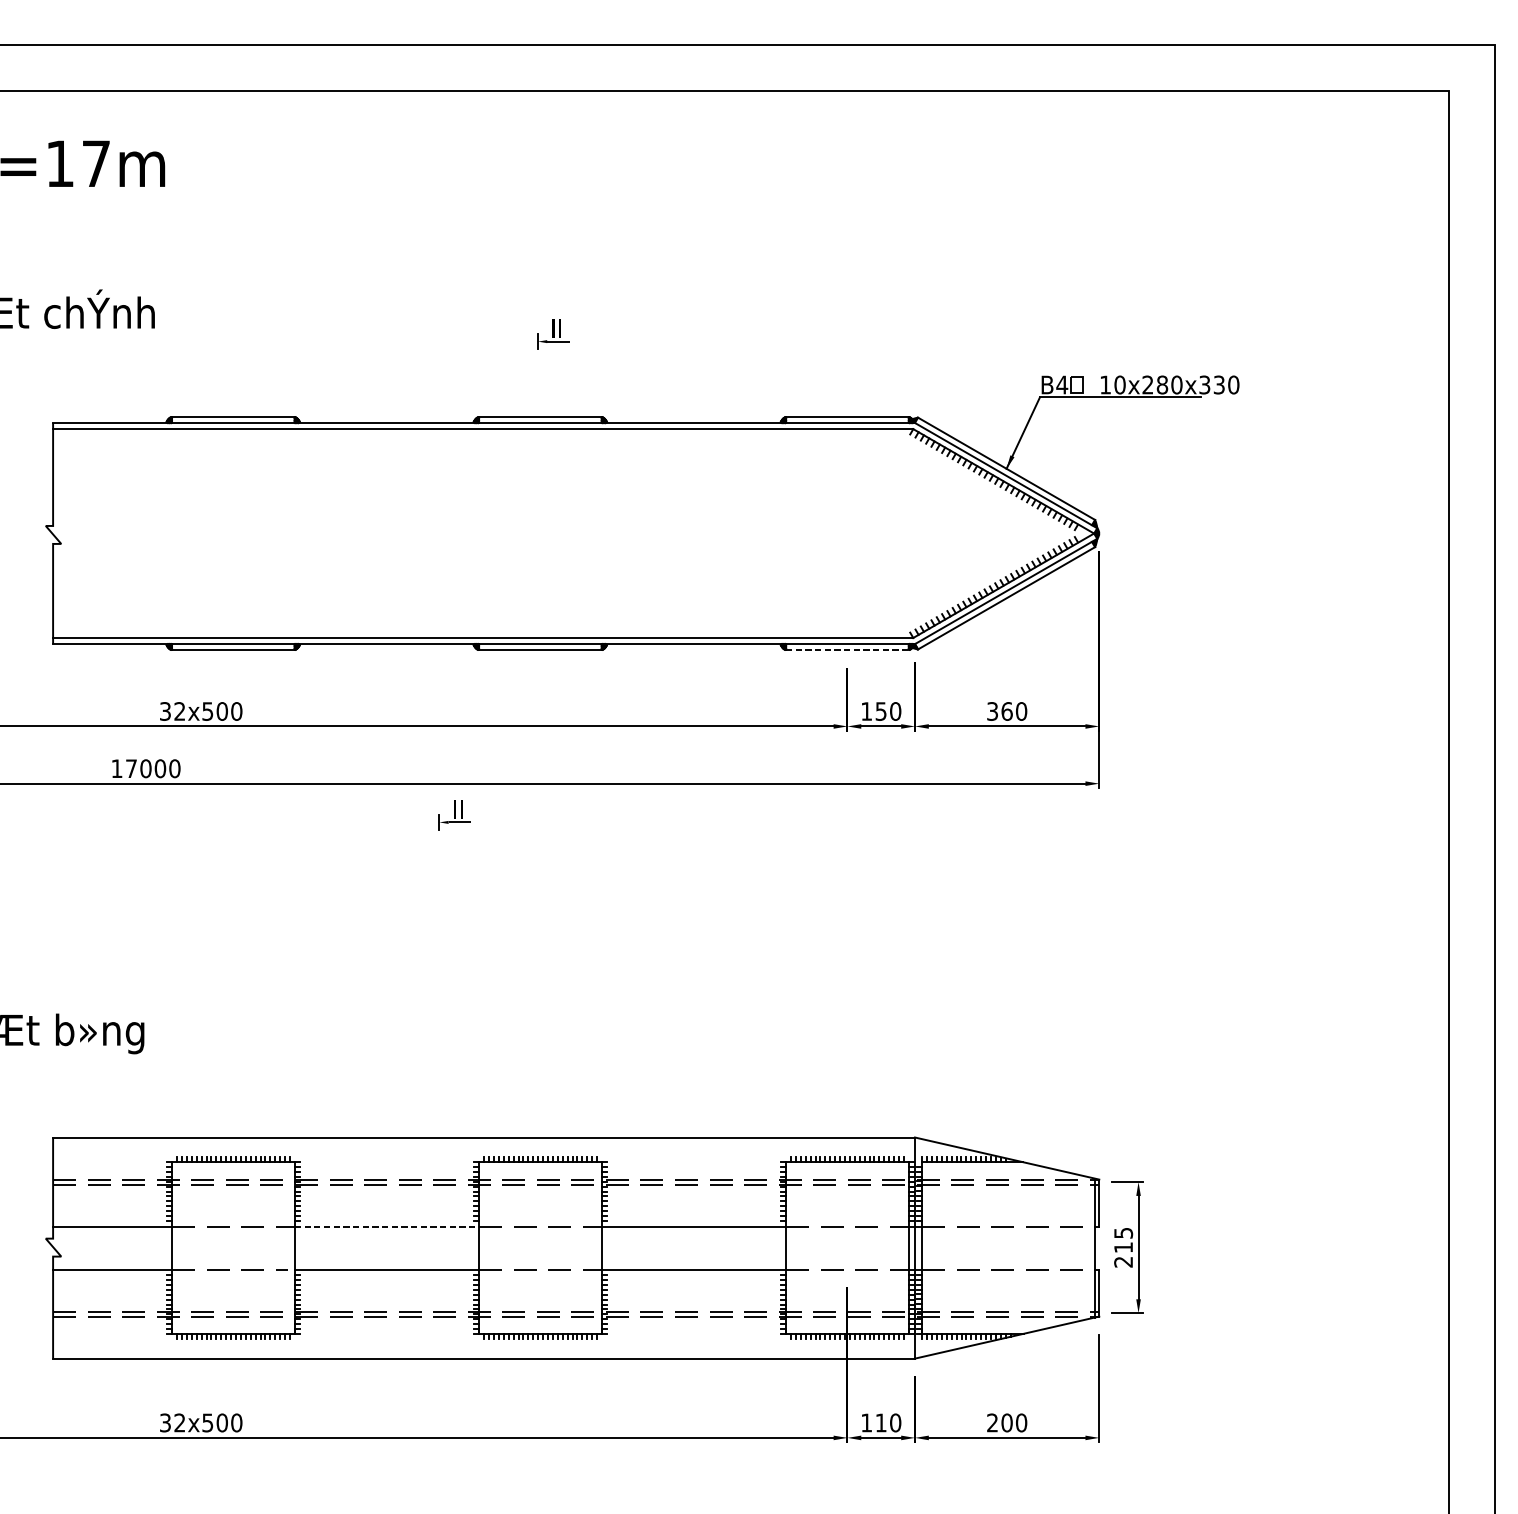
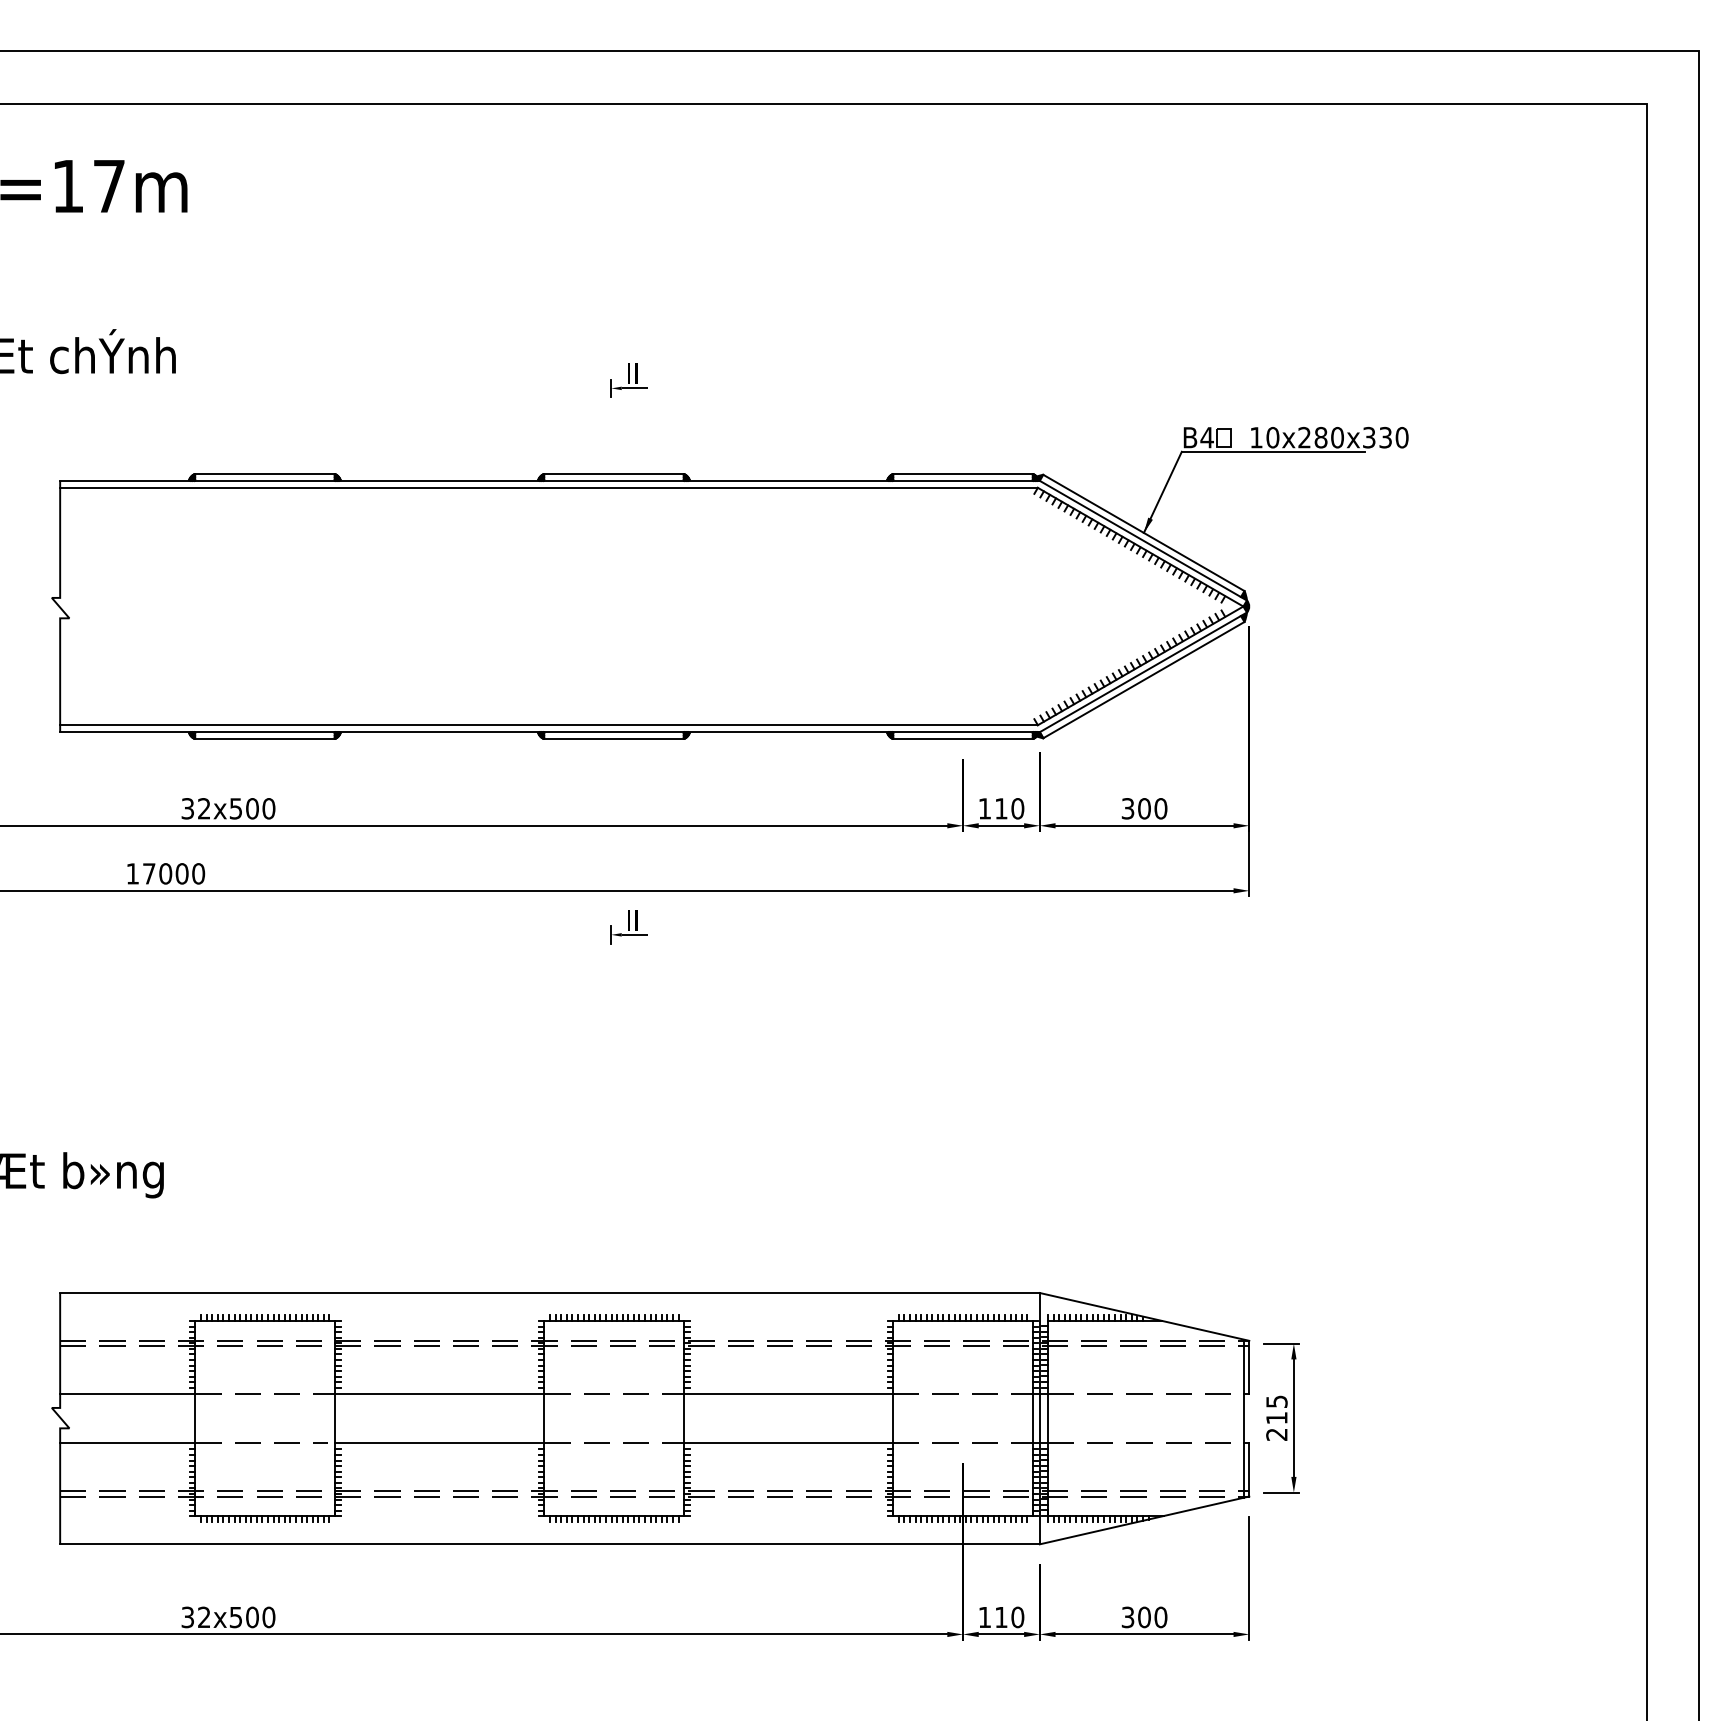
line: (847, 650) -> (963, 739), dashed -> solid
text: (881, 711) -> (1001, 808), 150 -> 110
text: (1007, 711) -> (1144, 808), 360 -> 300
part: (454, 815) -> (628, 927), moved
line: (386, 1226) -> (439, 1394), dashed -> solid
text: (992, 1423) -> (1127, 1617), 200 -> 300

